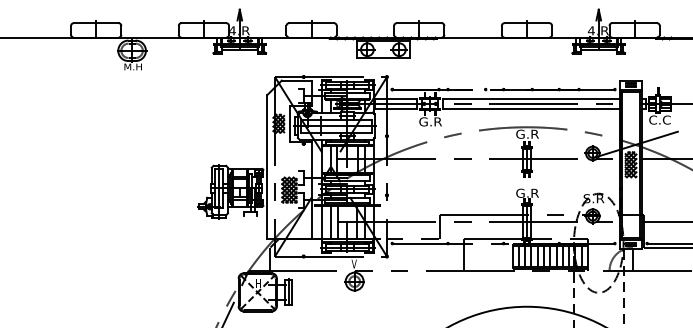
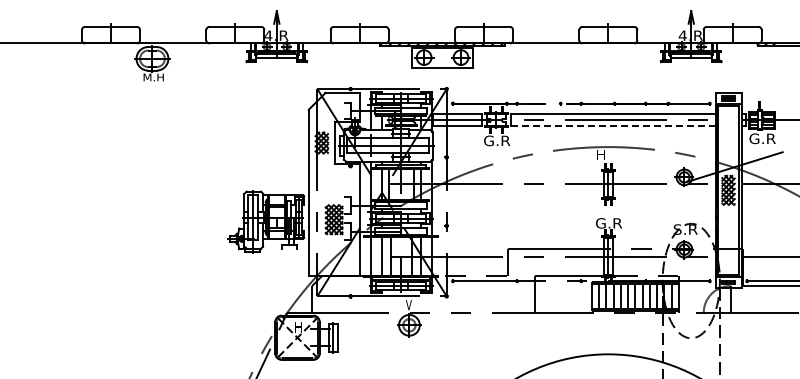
line: (530, 109) -> (612, 126), solid -> dashed
text: (663, 119) -> (765, 138), C.C -> G.R
text: (527, 133) -> (609, 154), G.R -> H

